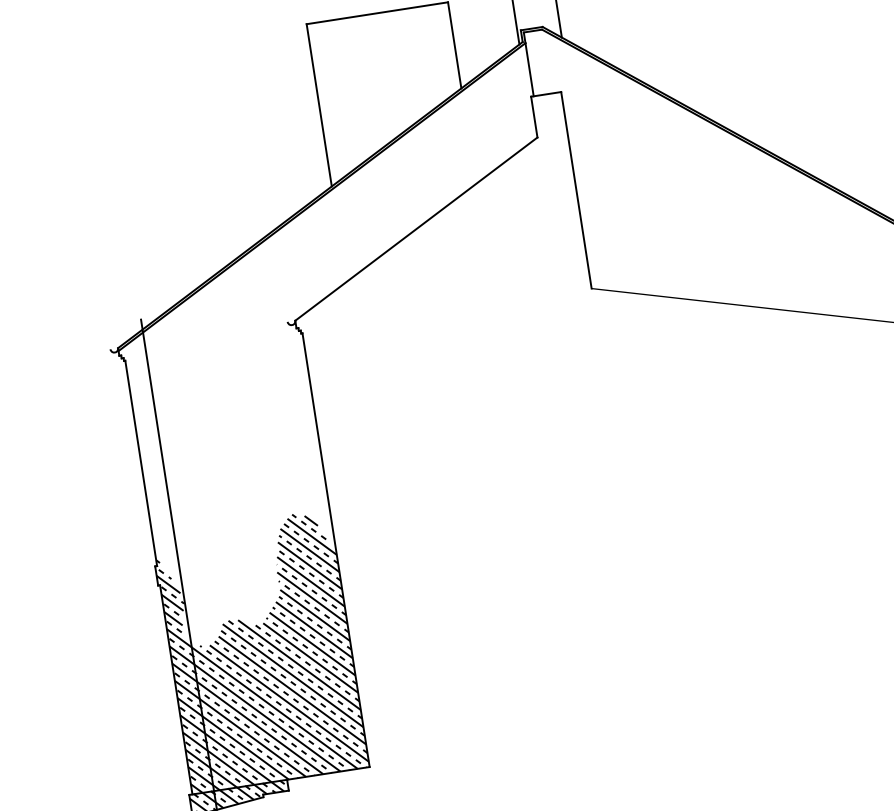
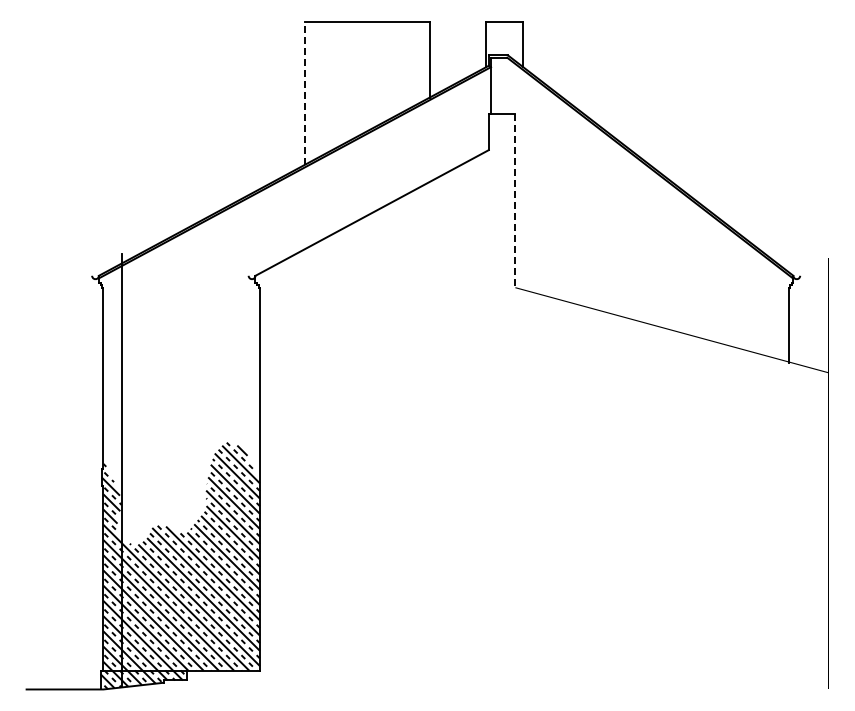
line: (318, 105) -> (304, 93), solid -> dashed
line: (576, 189) -> (515, 200), solid -> dashed

